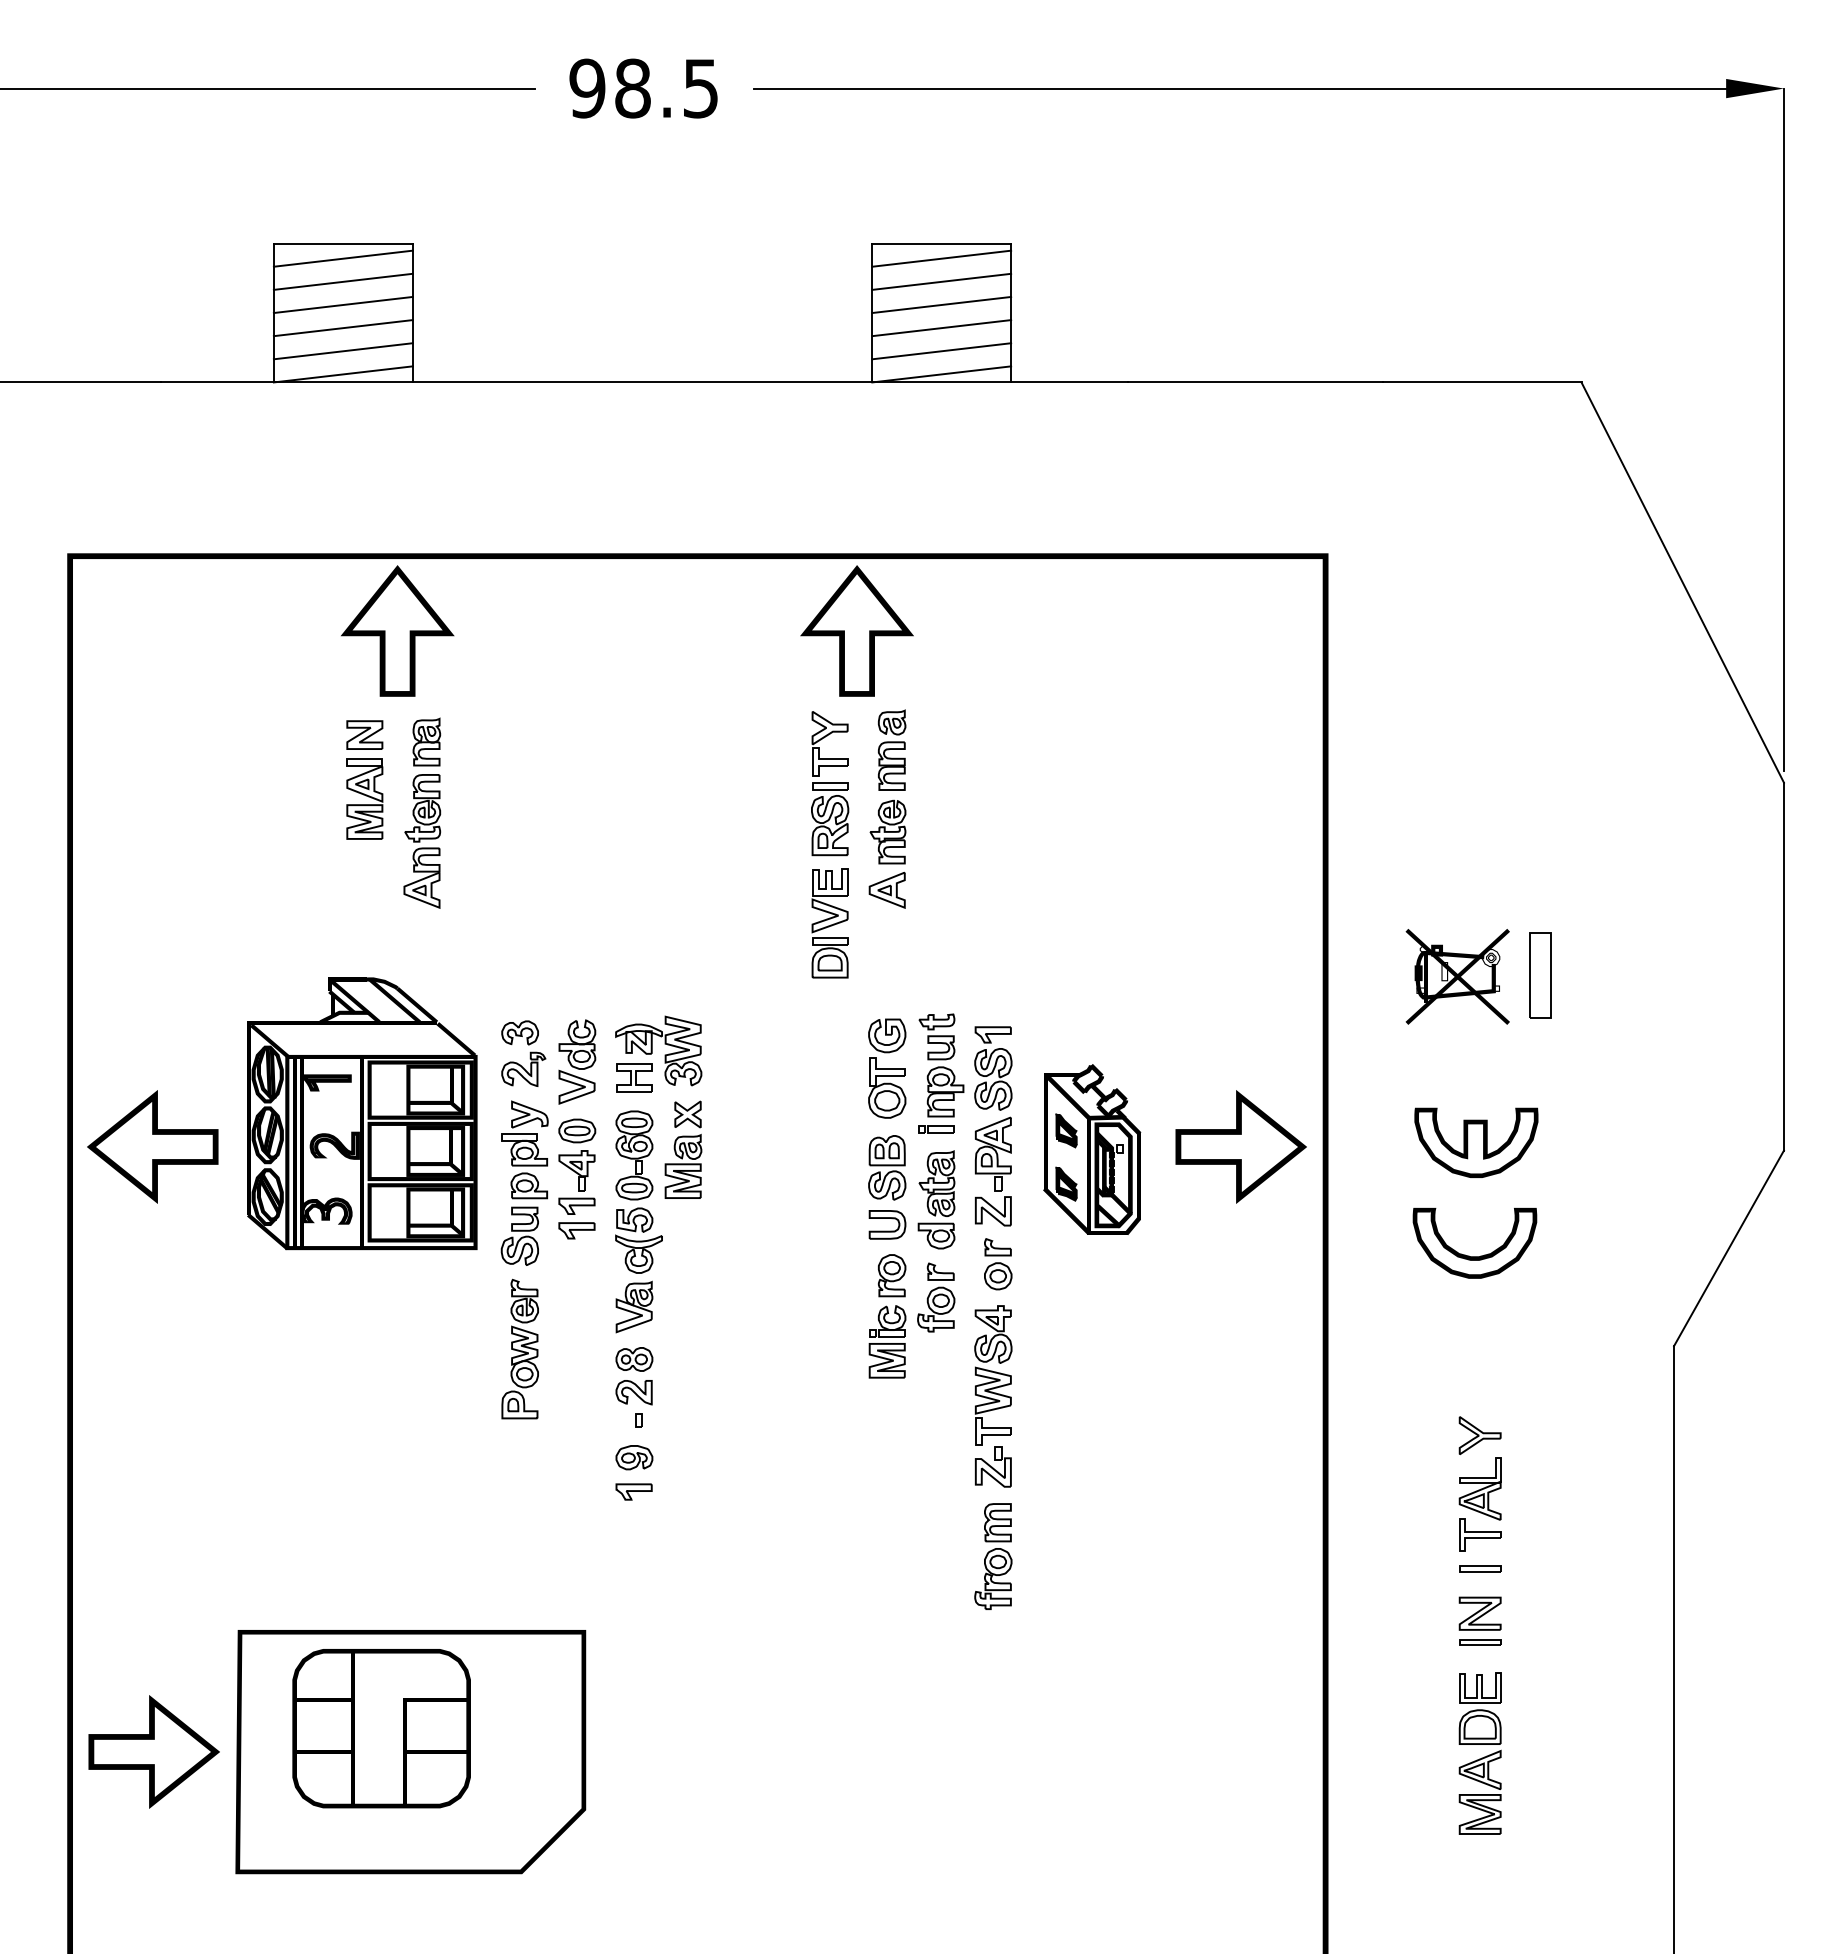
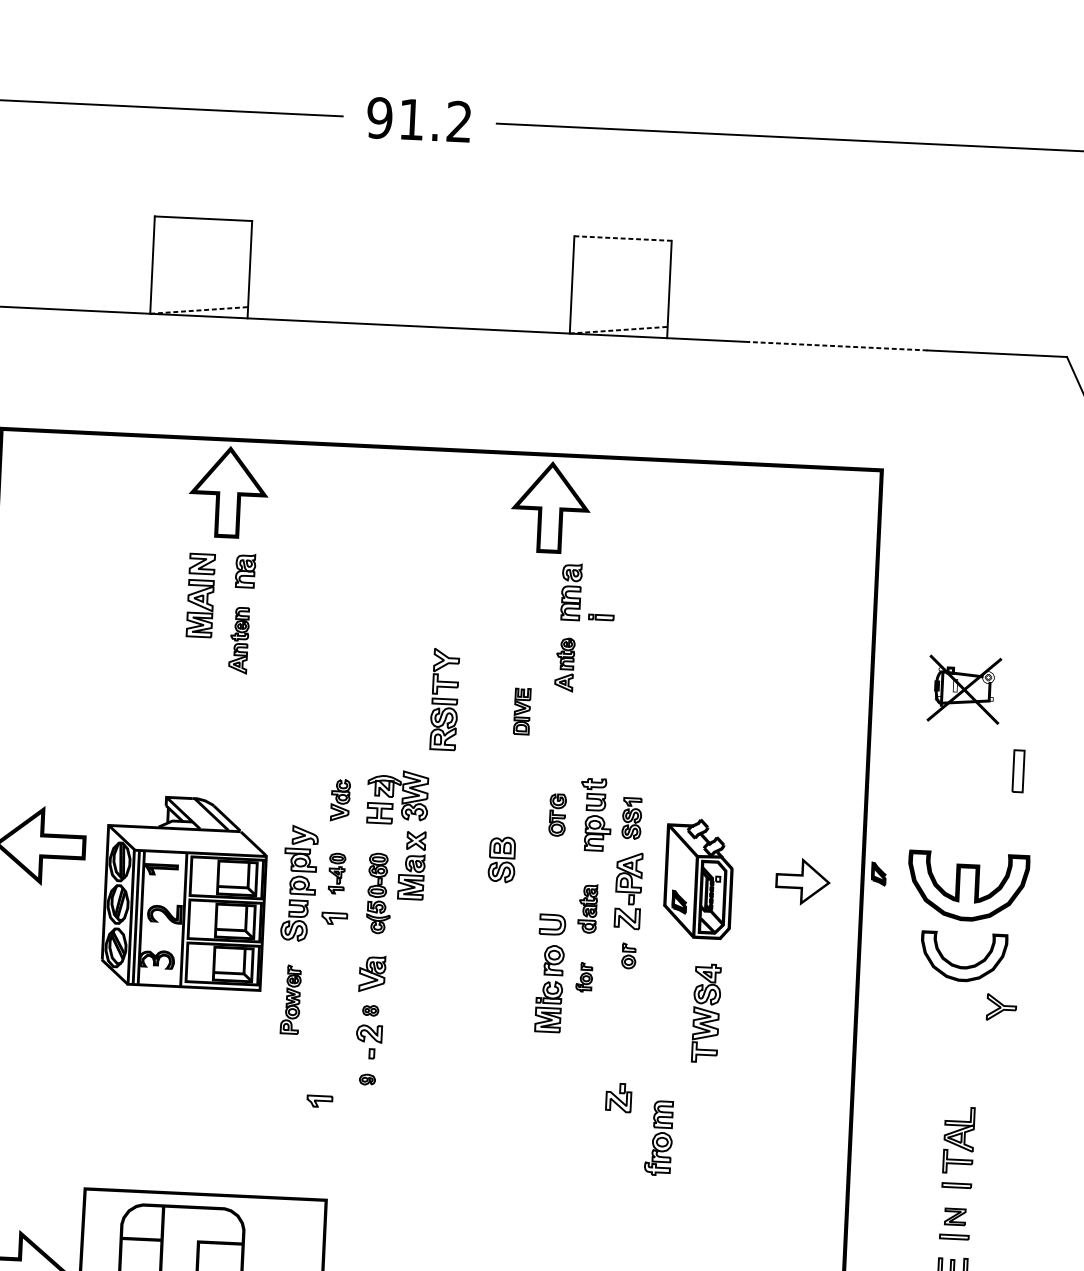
text: (666, 88) -> (435, 120), 98.5 -> 91.2
line: (942, 243) -> (623, 238), solid -> dashed
line: (342, 258) -> (202, 229), removed
line: (941, 258) -> (622, 248), removed
line: (342, 281) -> (201, 245), removed
line: (941, 281) -> (621, 265), removed
line: (342, 304) -> (200, 261), removed
line: (941, 304) -> (620, 281), removed
line: (342, 328) -> (200, 278), removed
line: (941, 328) -> (620, 298), removed
line: (342, 351) -> (199, 294), removed
line: (941, 351) -> (619, 314), removed
line: (343, 374) -> (199, 310), solid -> dashed
line: (941, 374) -> (618, 330), solid -> dashed
line: (1254, 382) -> (837, 346), solid -> dashed
part: (830, 783) -> (445, 699), moved
part: (422, 841) -> (239, 640), size x0.7
part: (887, 853) -> (564, 664), size x0.7
part: (829, 923) -> (521, 711), size x0.6
part: (1540, 975) -> (1018, 771), size x0.7
part: (1457, 976) -> (964, 689), moved
part: (523, 1053) -> (303, 792), removed
part: (577, 1061) -> (340, 799), size x0.7
part: (887, 1068) -> (557, 815), size x0.6
part: (993, 1068) -> (632, 818), size x0.7
part: (362, 1113) -> (185, 892), moved
part: (936, 1129) -> (601, 617), moved
part: (1066, 1130) -> (878, 873), moved
part: (1476, 1142) -> (968, 886), size x1.4
part: (1240, 1146) -> (802, 881), size x0.6
part: (577, 1166) -> (337, 873), size x0.6
part: (887, 1167) -> (502, 859), moved
part: (638, 1191) -> (379, 893), size x0.7
part: (936, 1199) -> (587, 908), size x0.7
part: (998, 1264) -> (629, 956), size x0.7
part: (936, 1297) -> (584, 977), size x0.6
part: (519, 1348) -> (290, 999), size x0.7
part: (634, 1359) -> (370, 1010), size x0.6
part: (993, 1375) -> (706, 1013), moved
part: (1479, 1435) -> (1001, 1007), moved
part: (634, 1457) -> (367, 1079), size x0.6
part: (633, 1491) -> (319, 1101), moved
part: (993, 1556) -> (659, 1138), moved
part: (1479, 1613) -> (954, 1216), size x0.7

